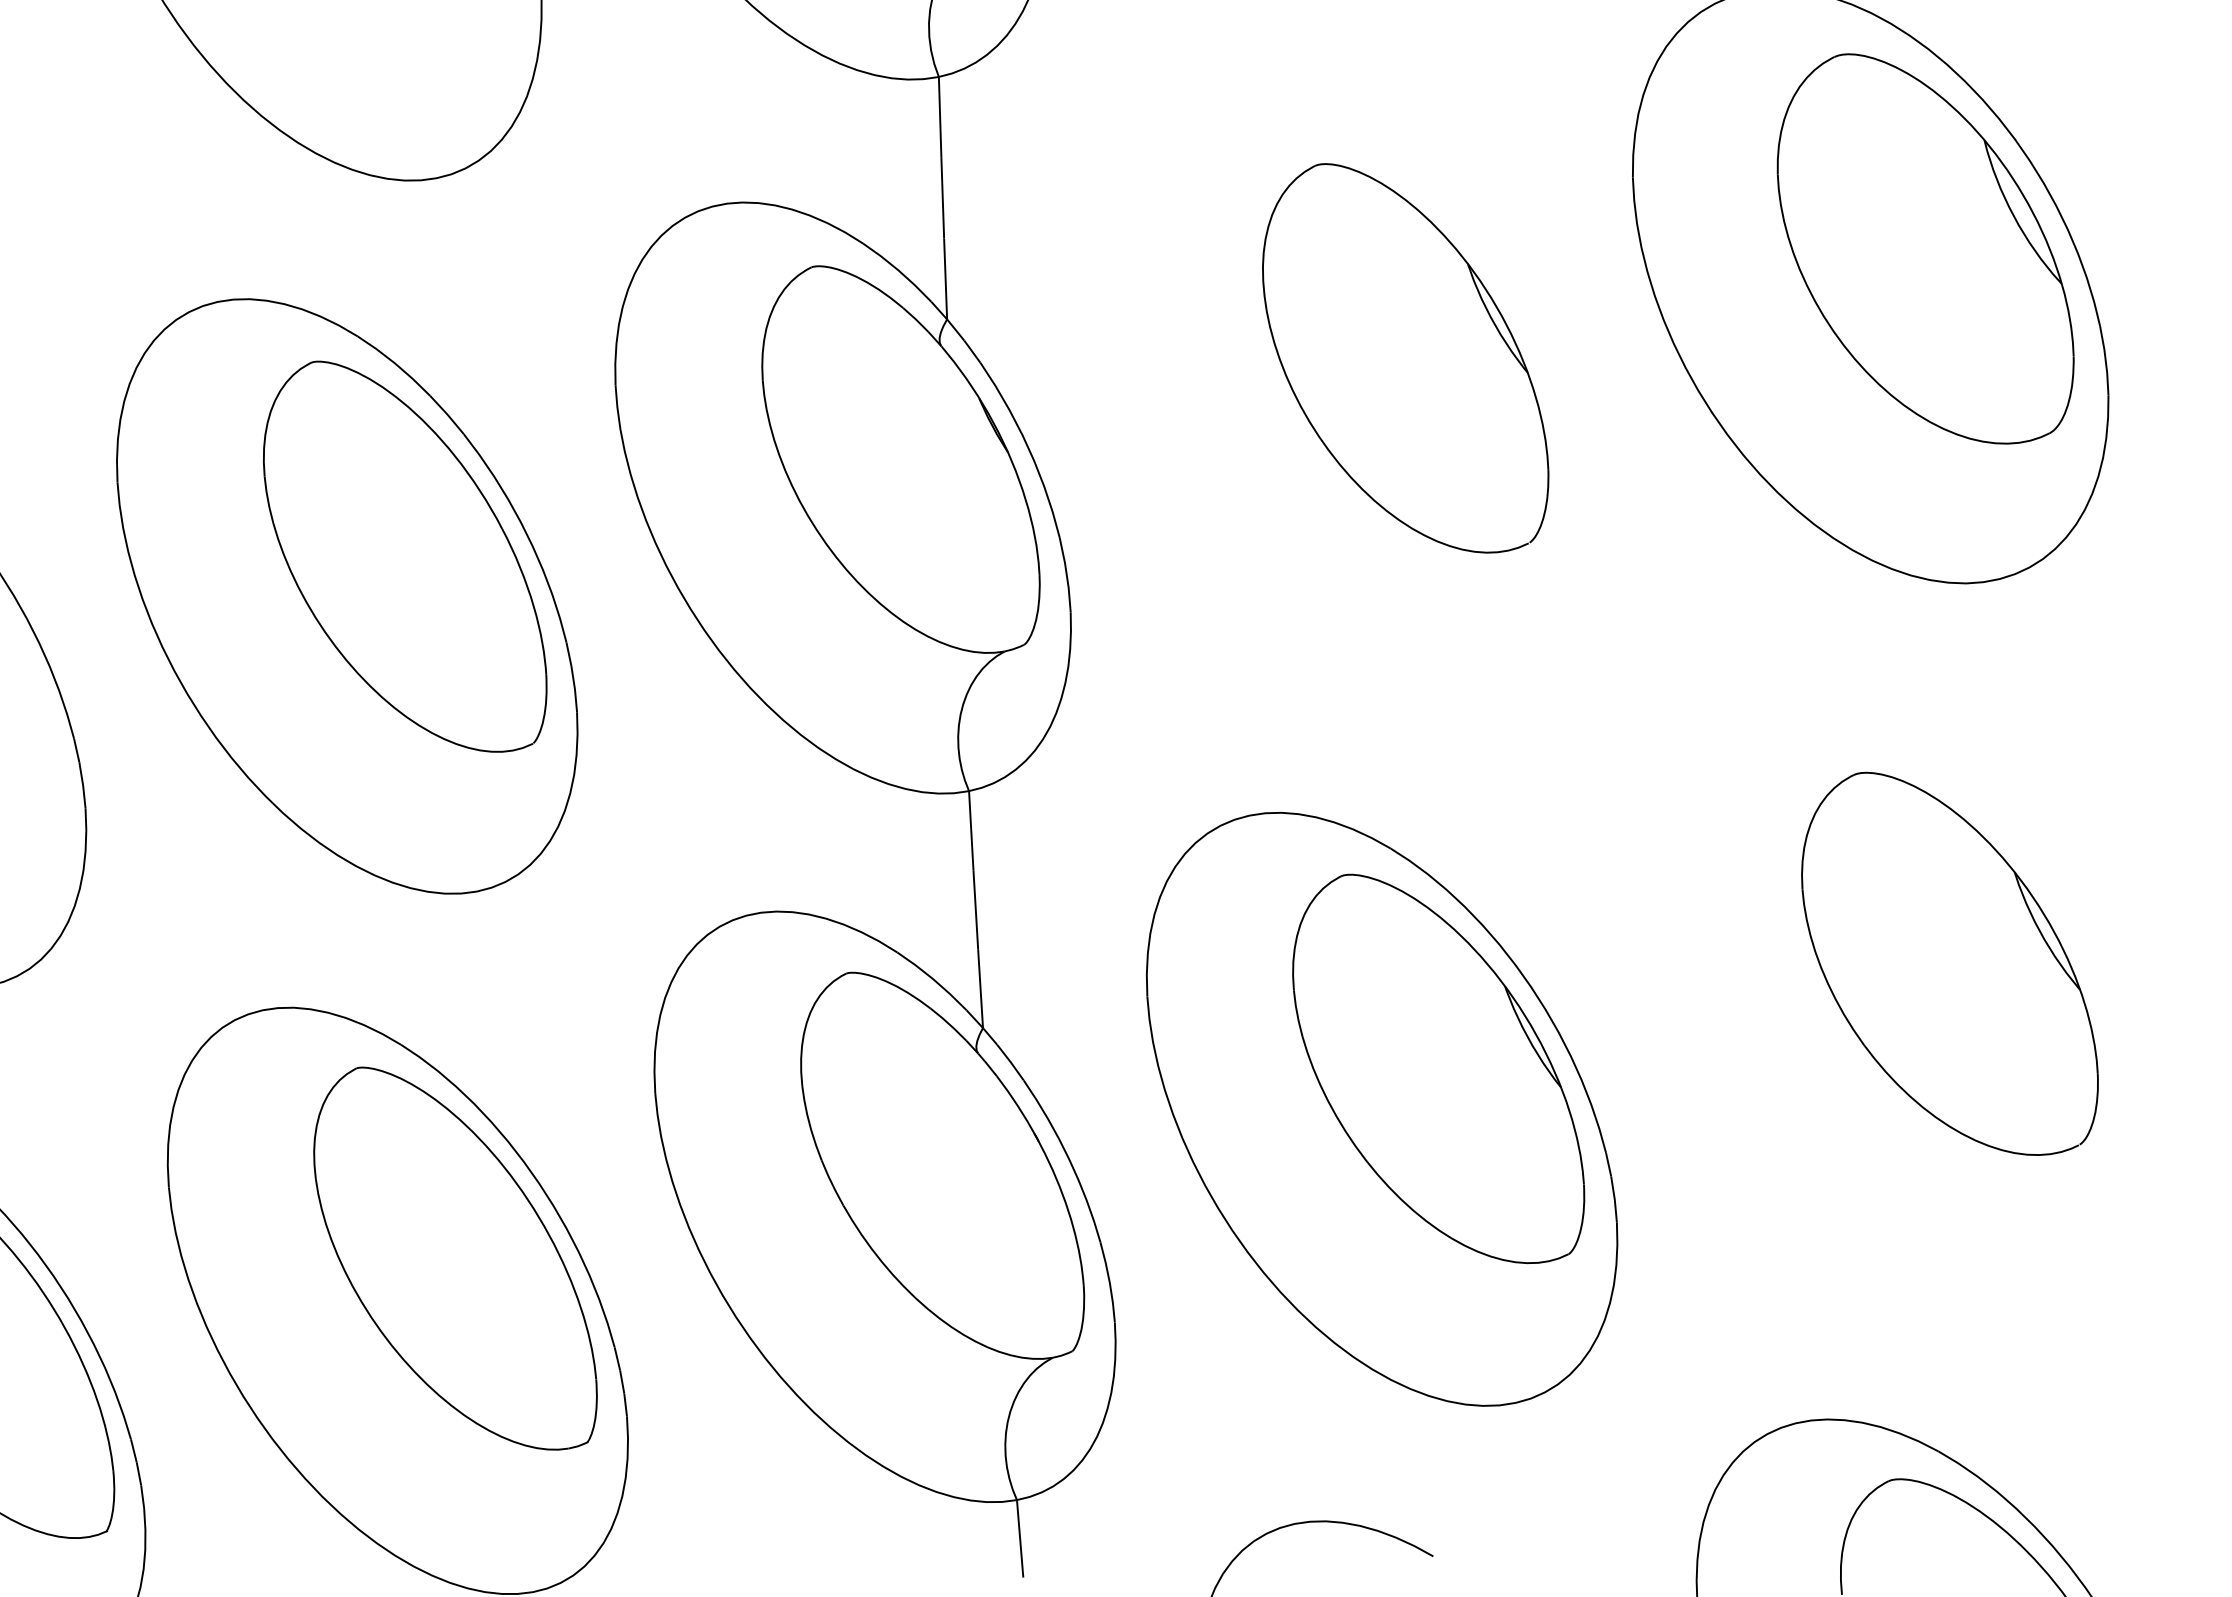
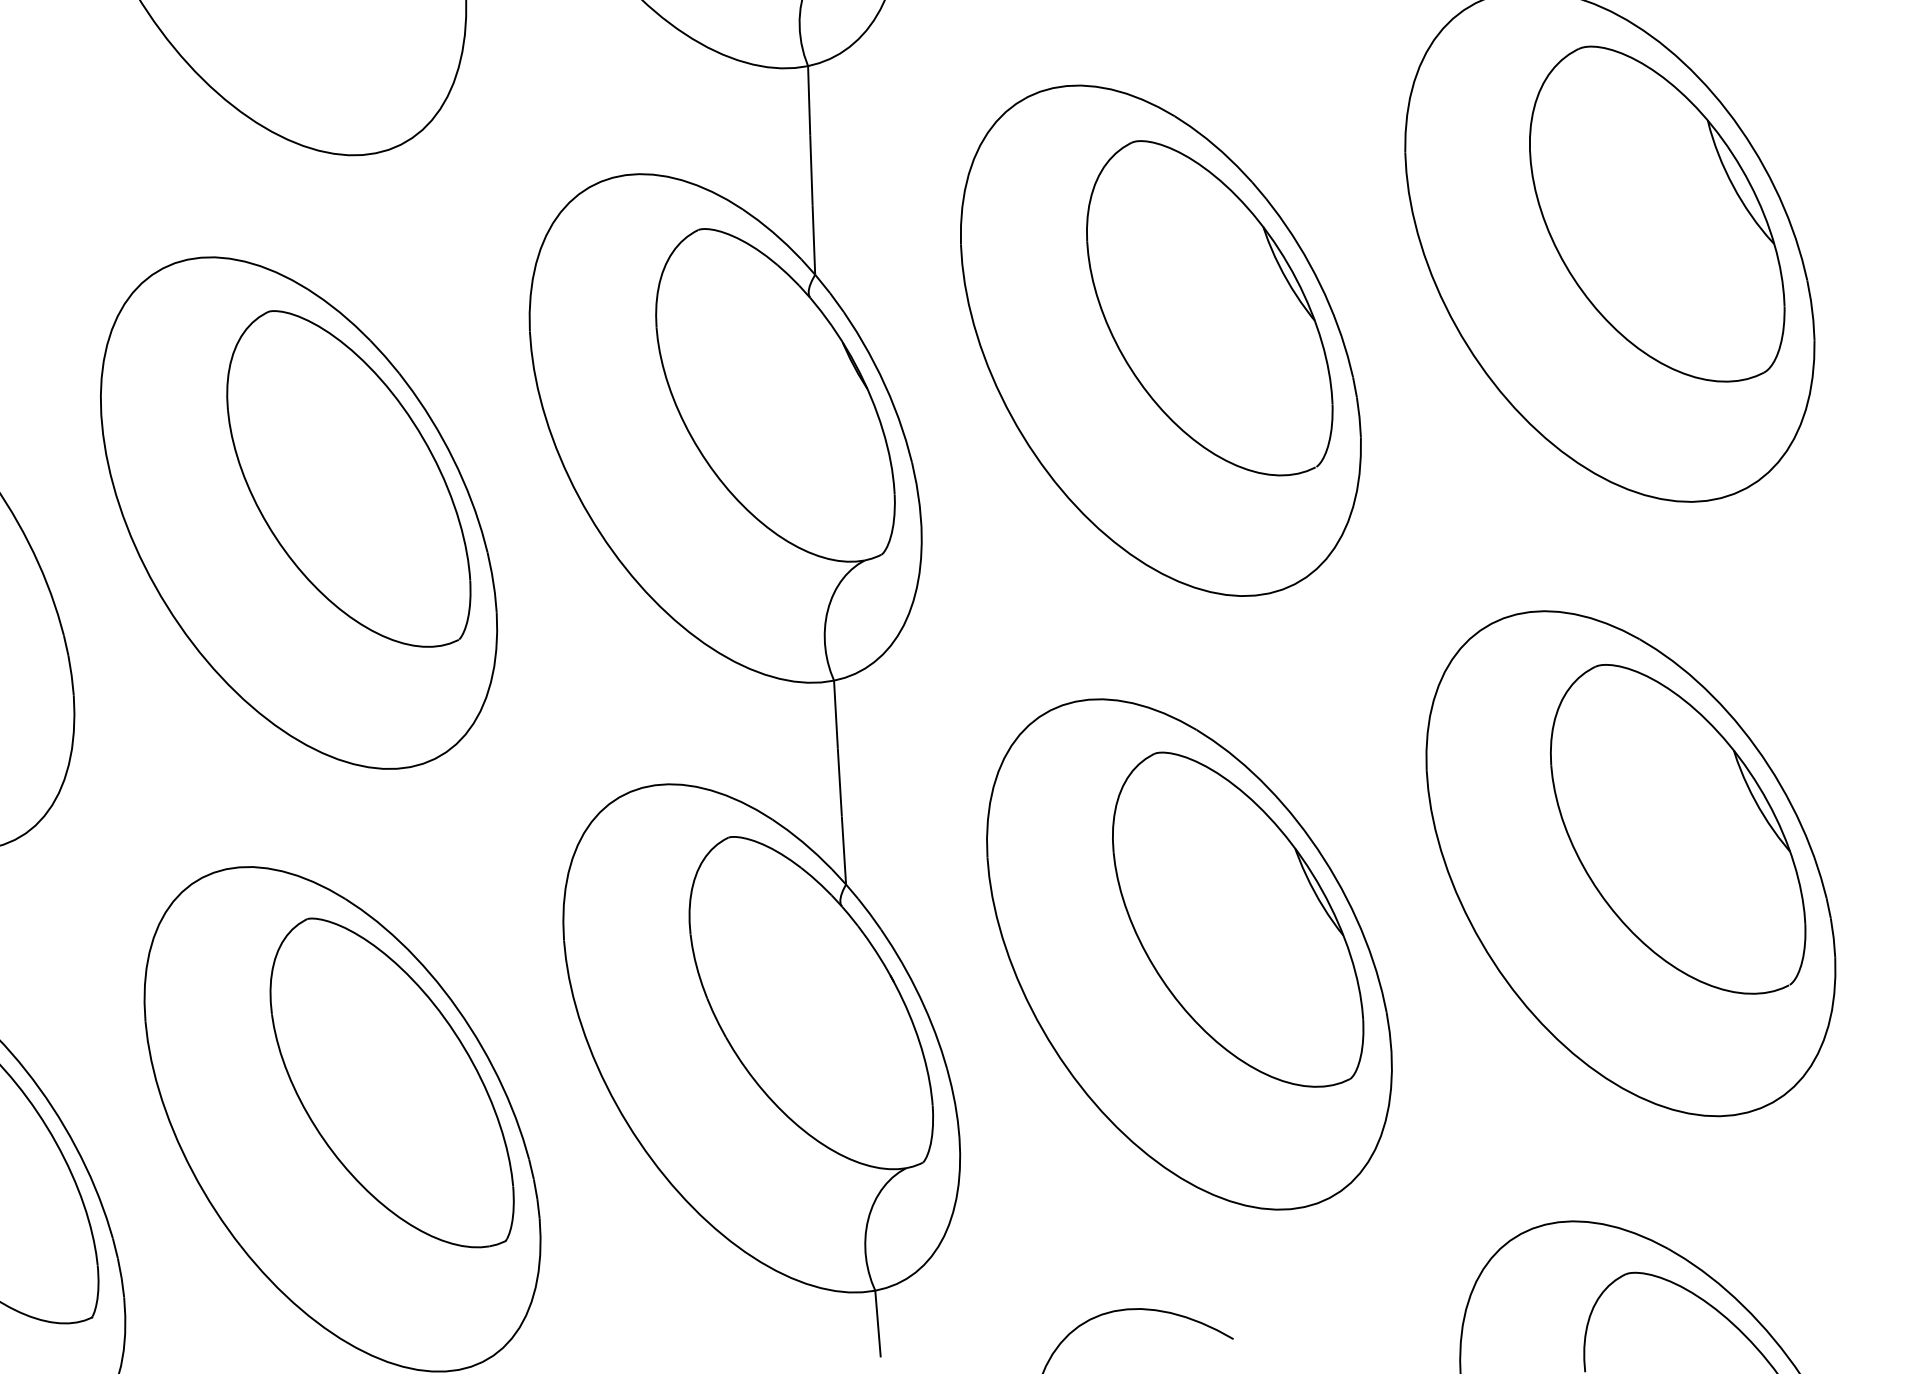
part: (1348, 395) -> (1160, 340), added
part: (1894, 1003) -> (1630, 863), added

